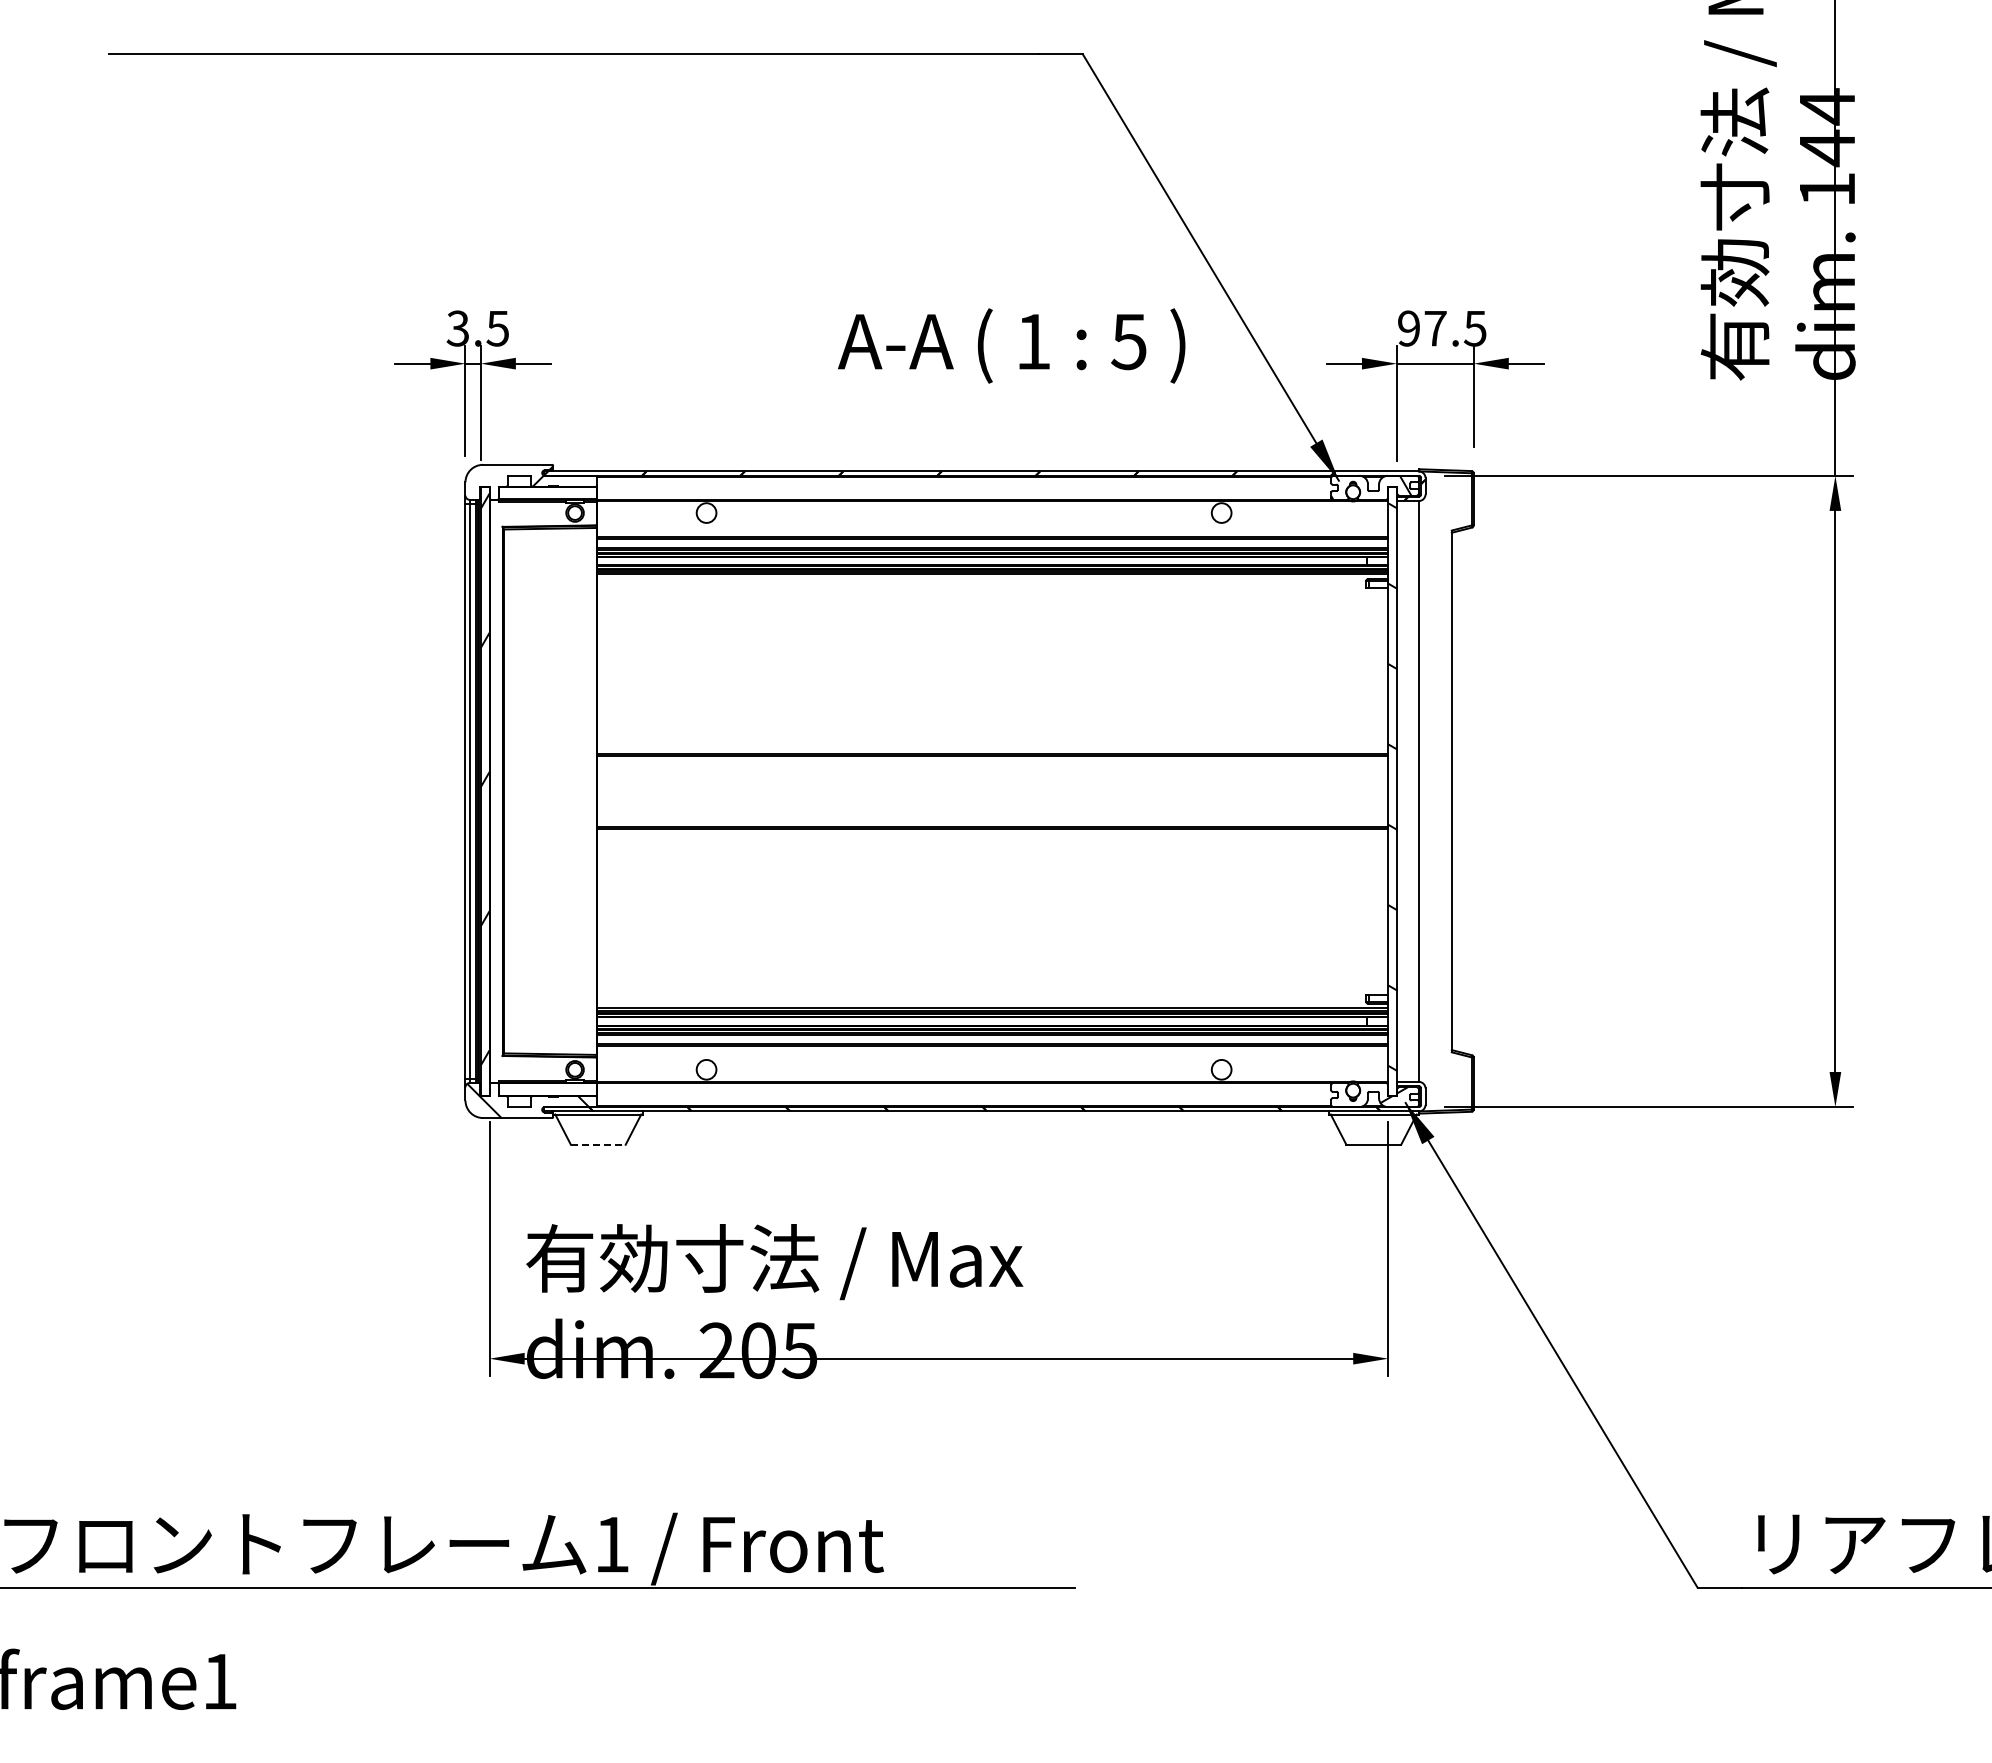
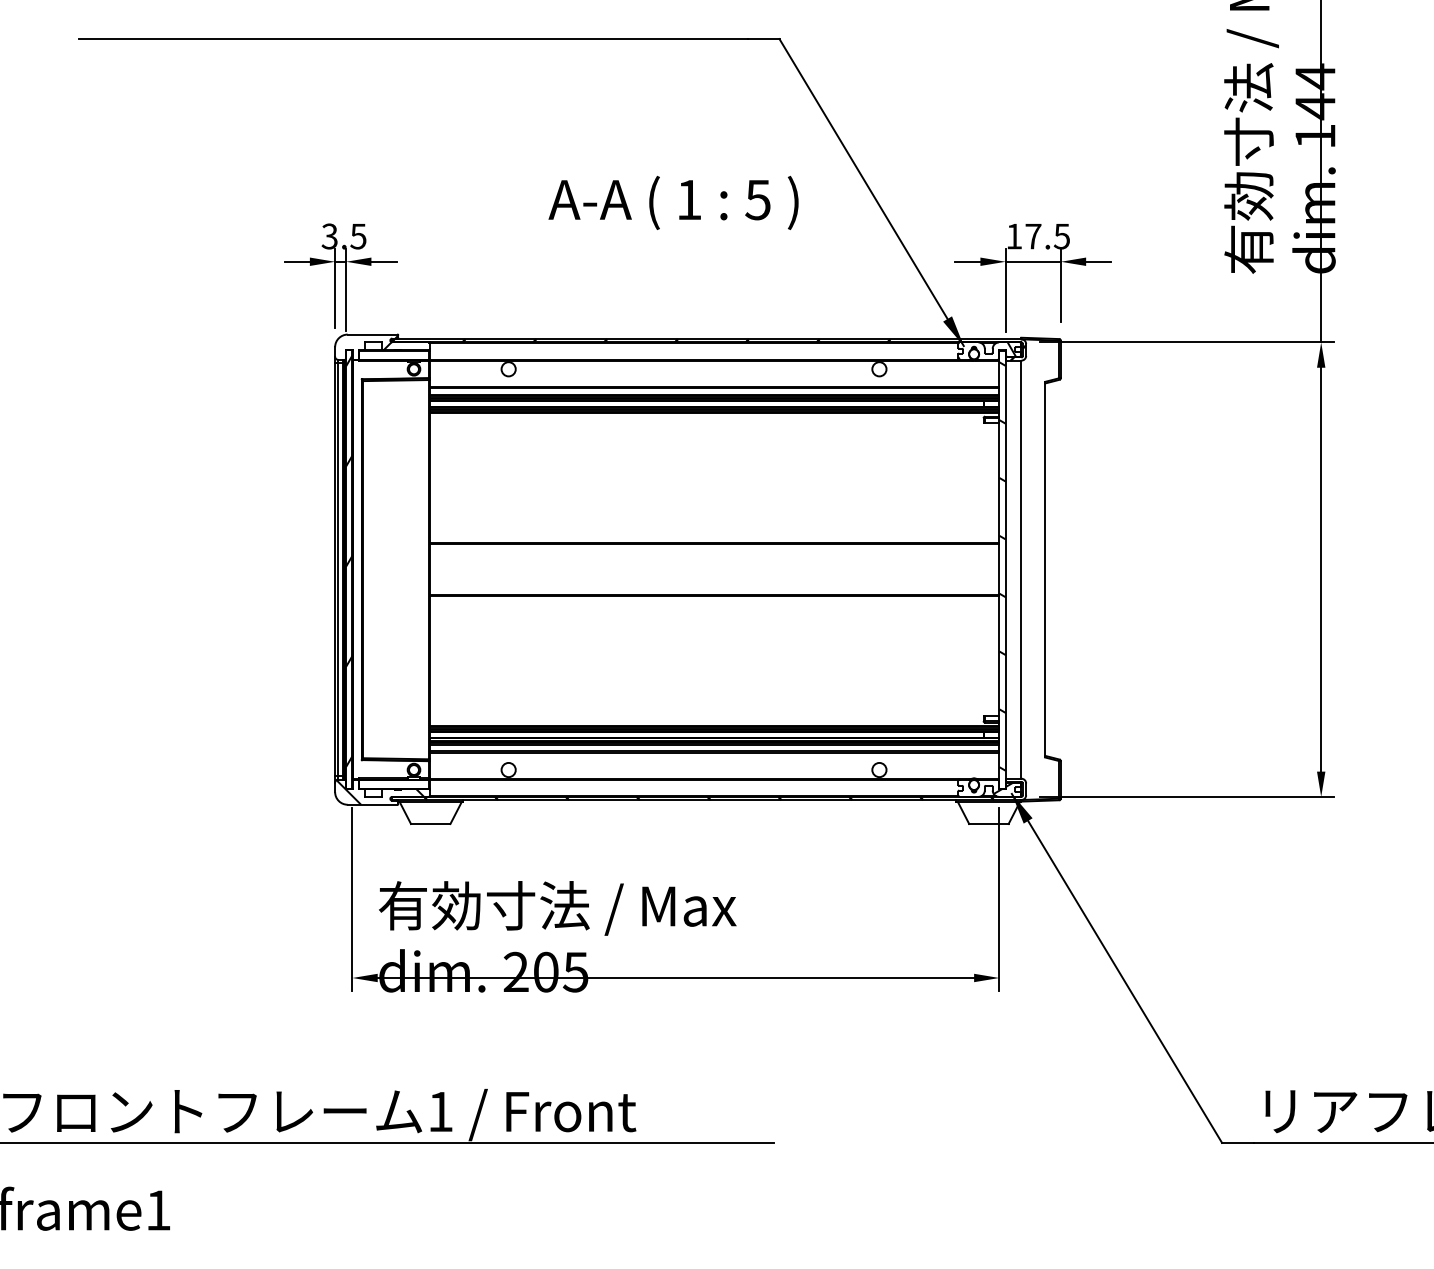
text: (1408, 328) -> (1013, 236), 97.5 -> 17.5
text: (1011, 345) -> (673, 202), moved
line: (598, 1144) -> (430, 823), dashed -> solid

